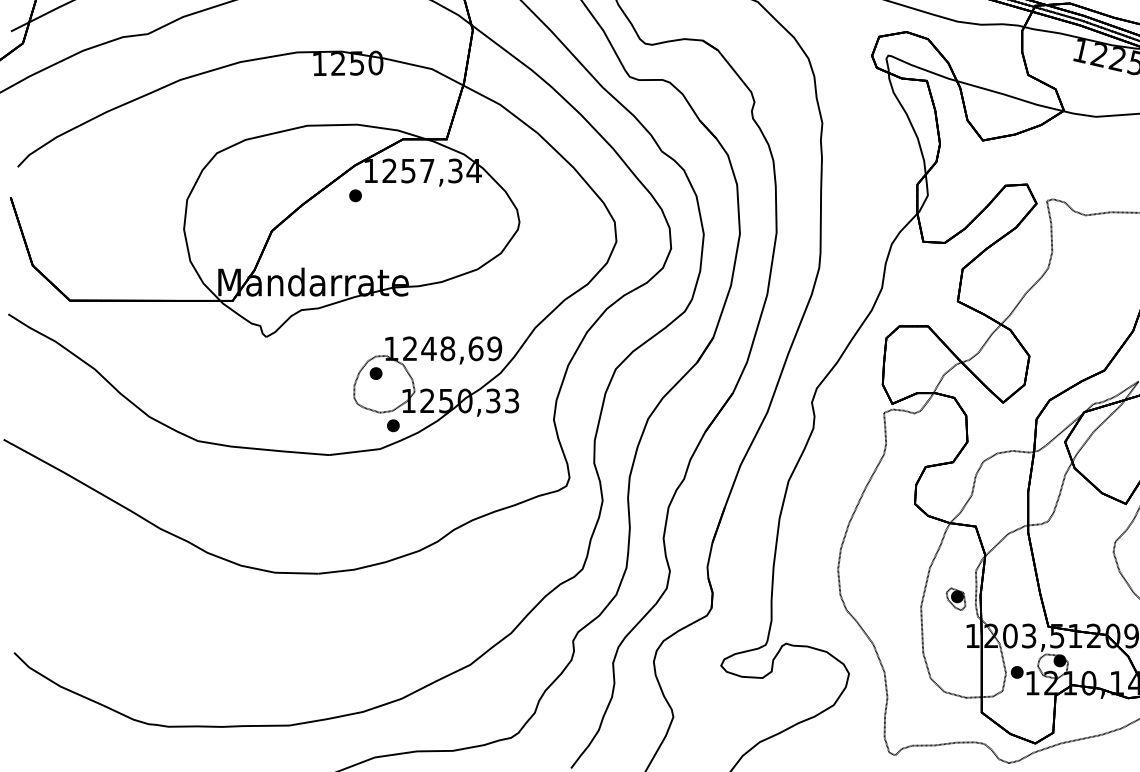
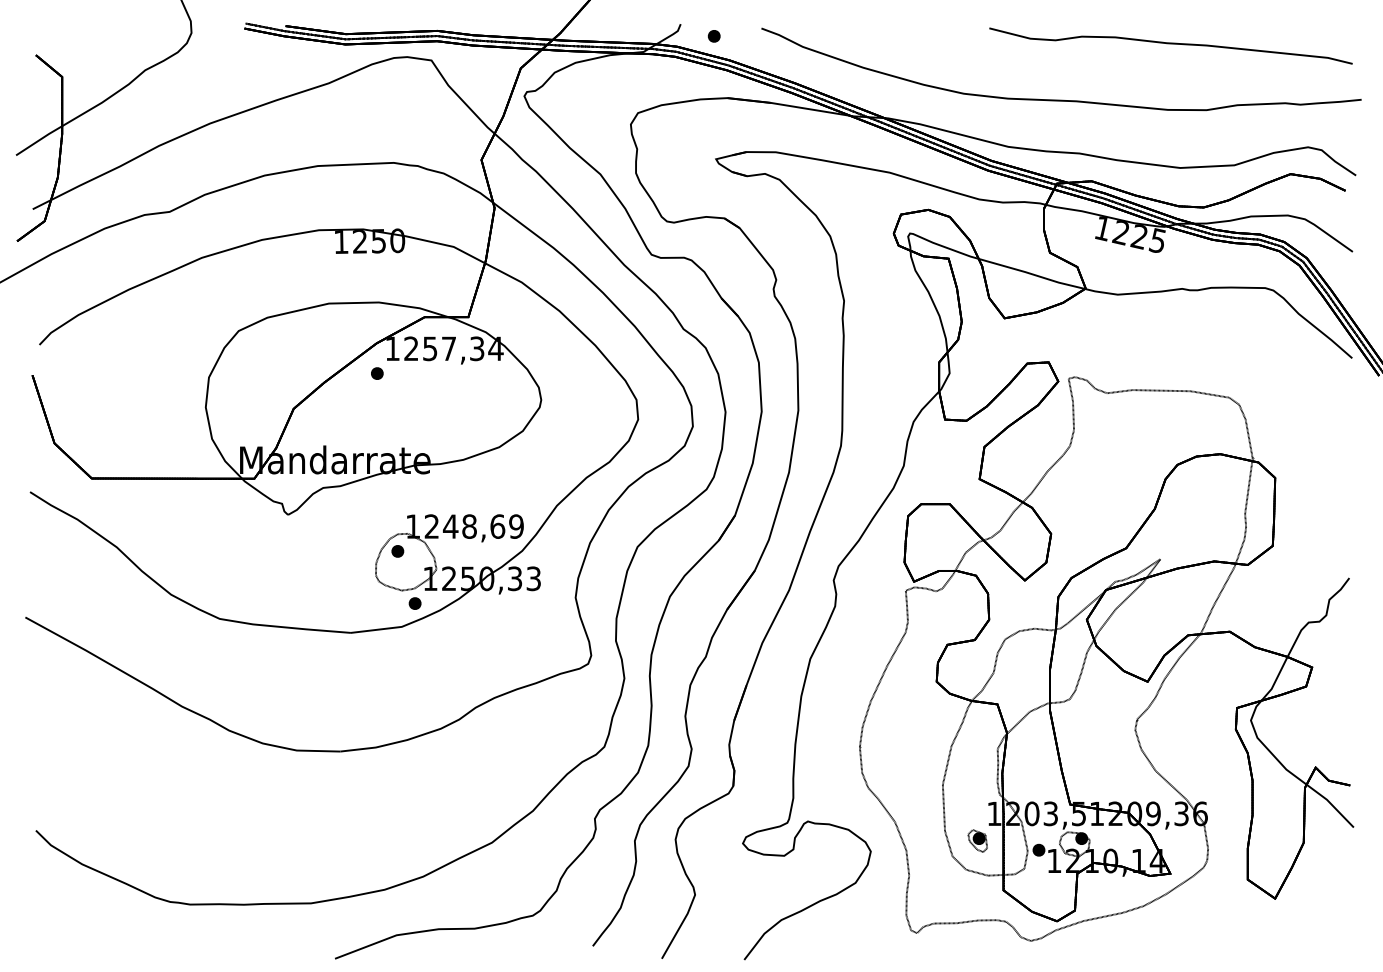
part: (955, 598) -> (977, 840), moved

